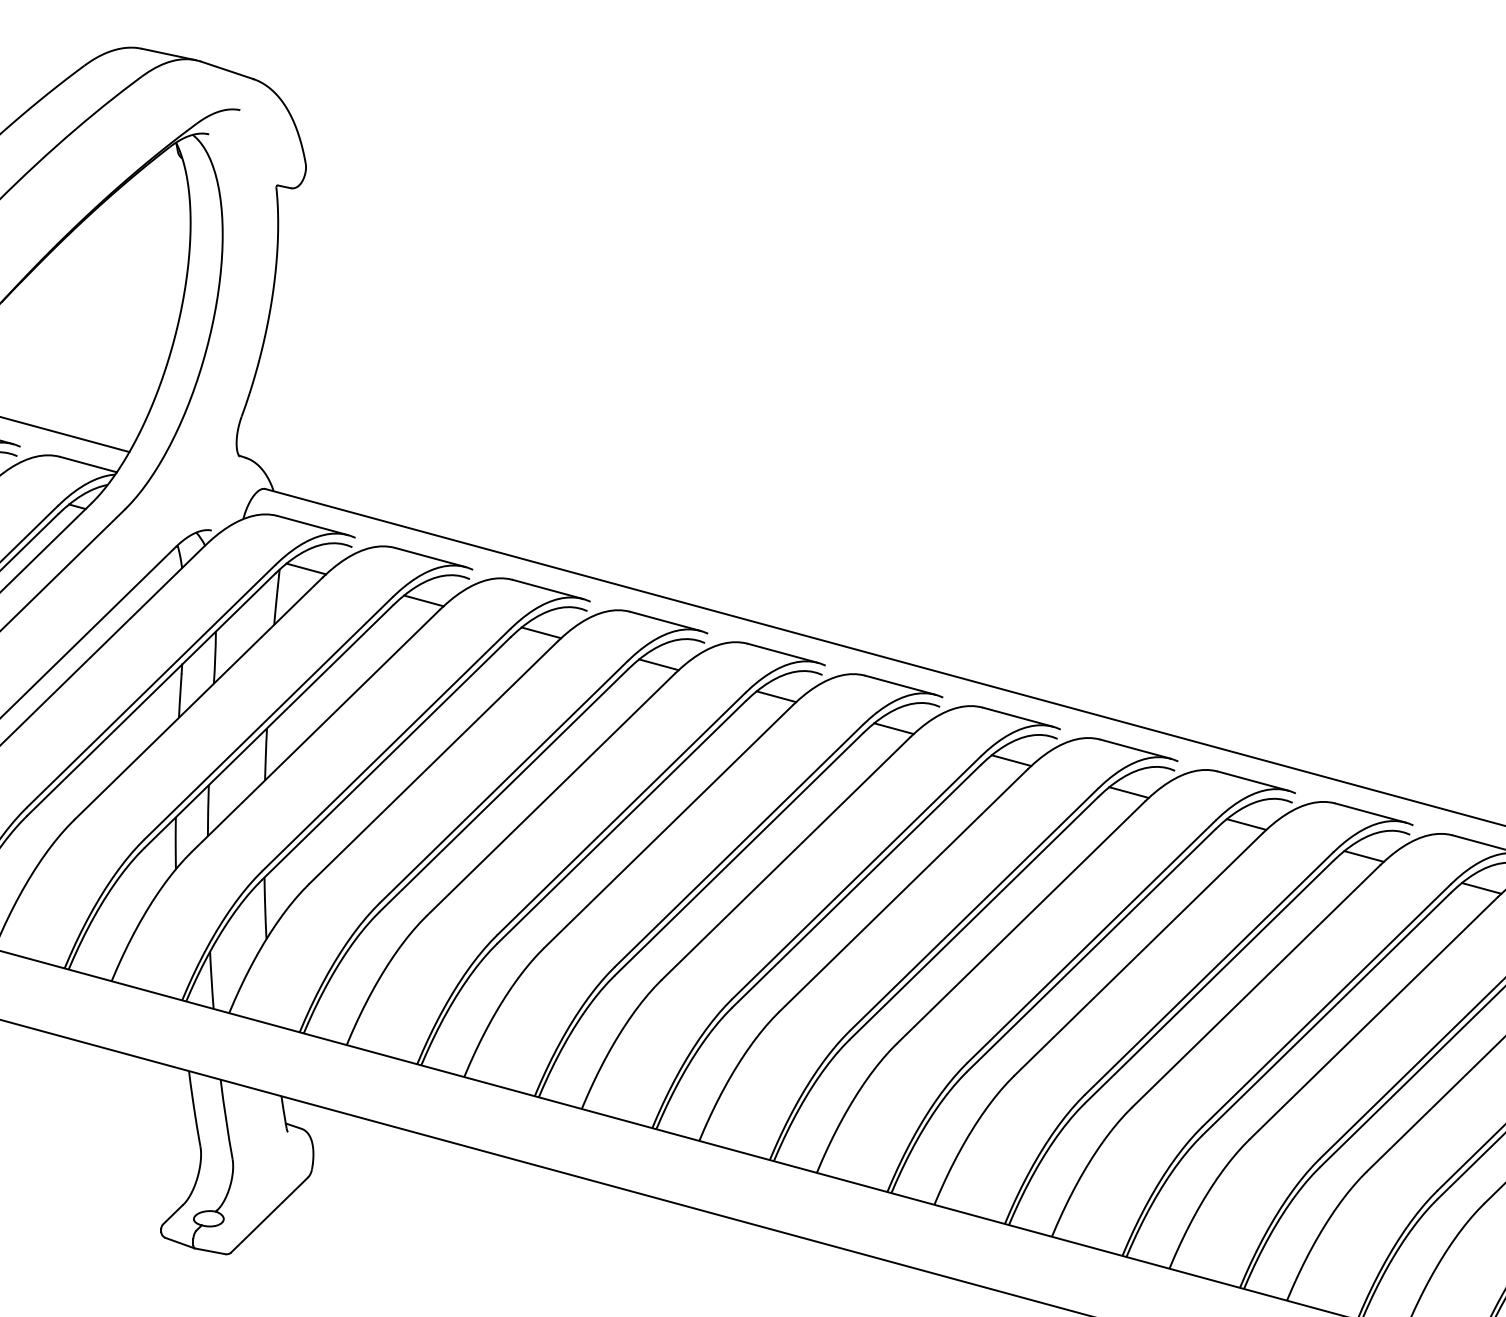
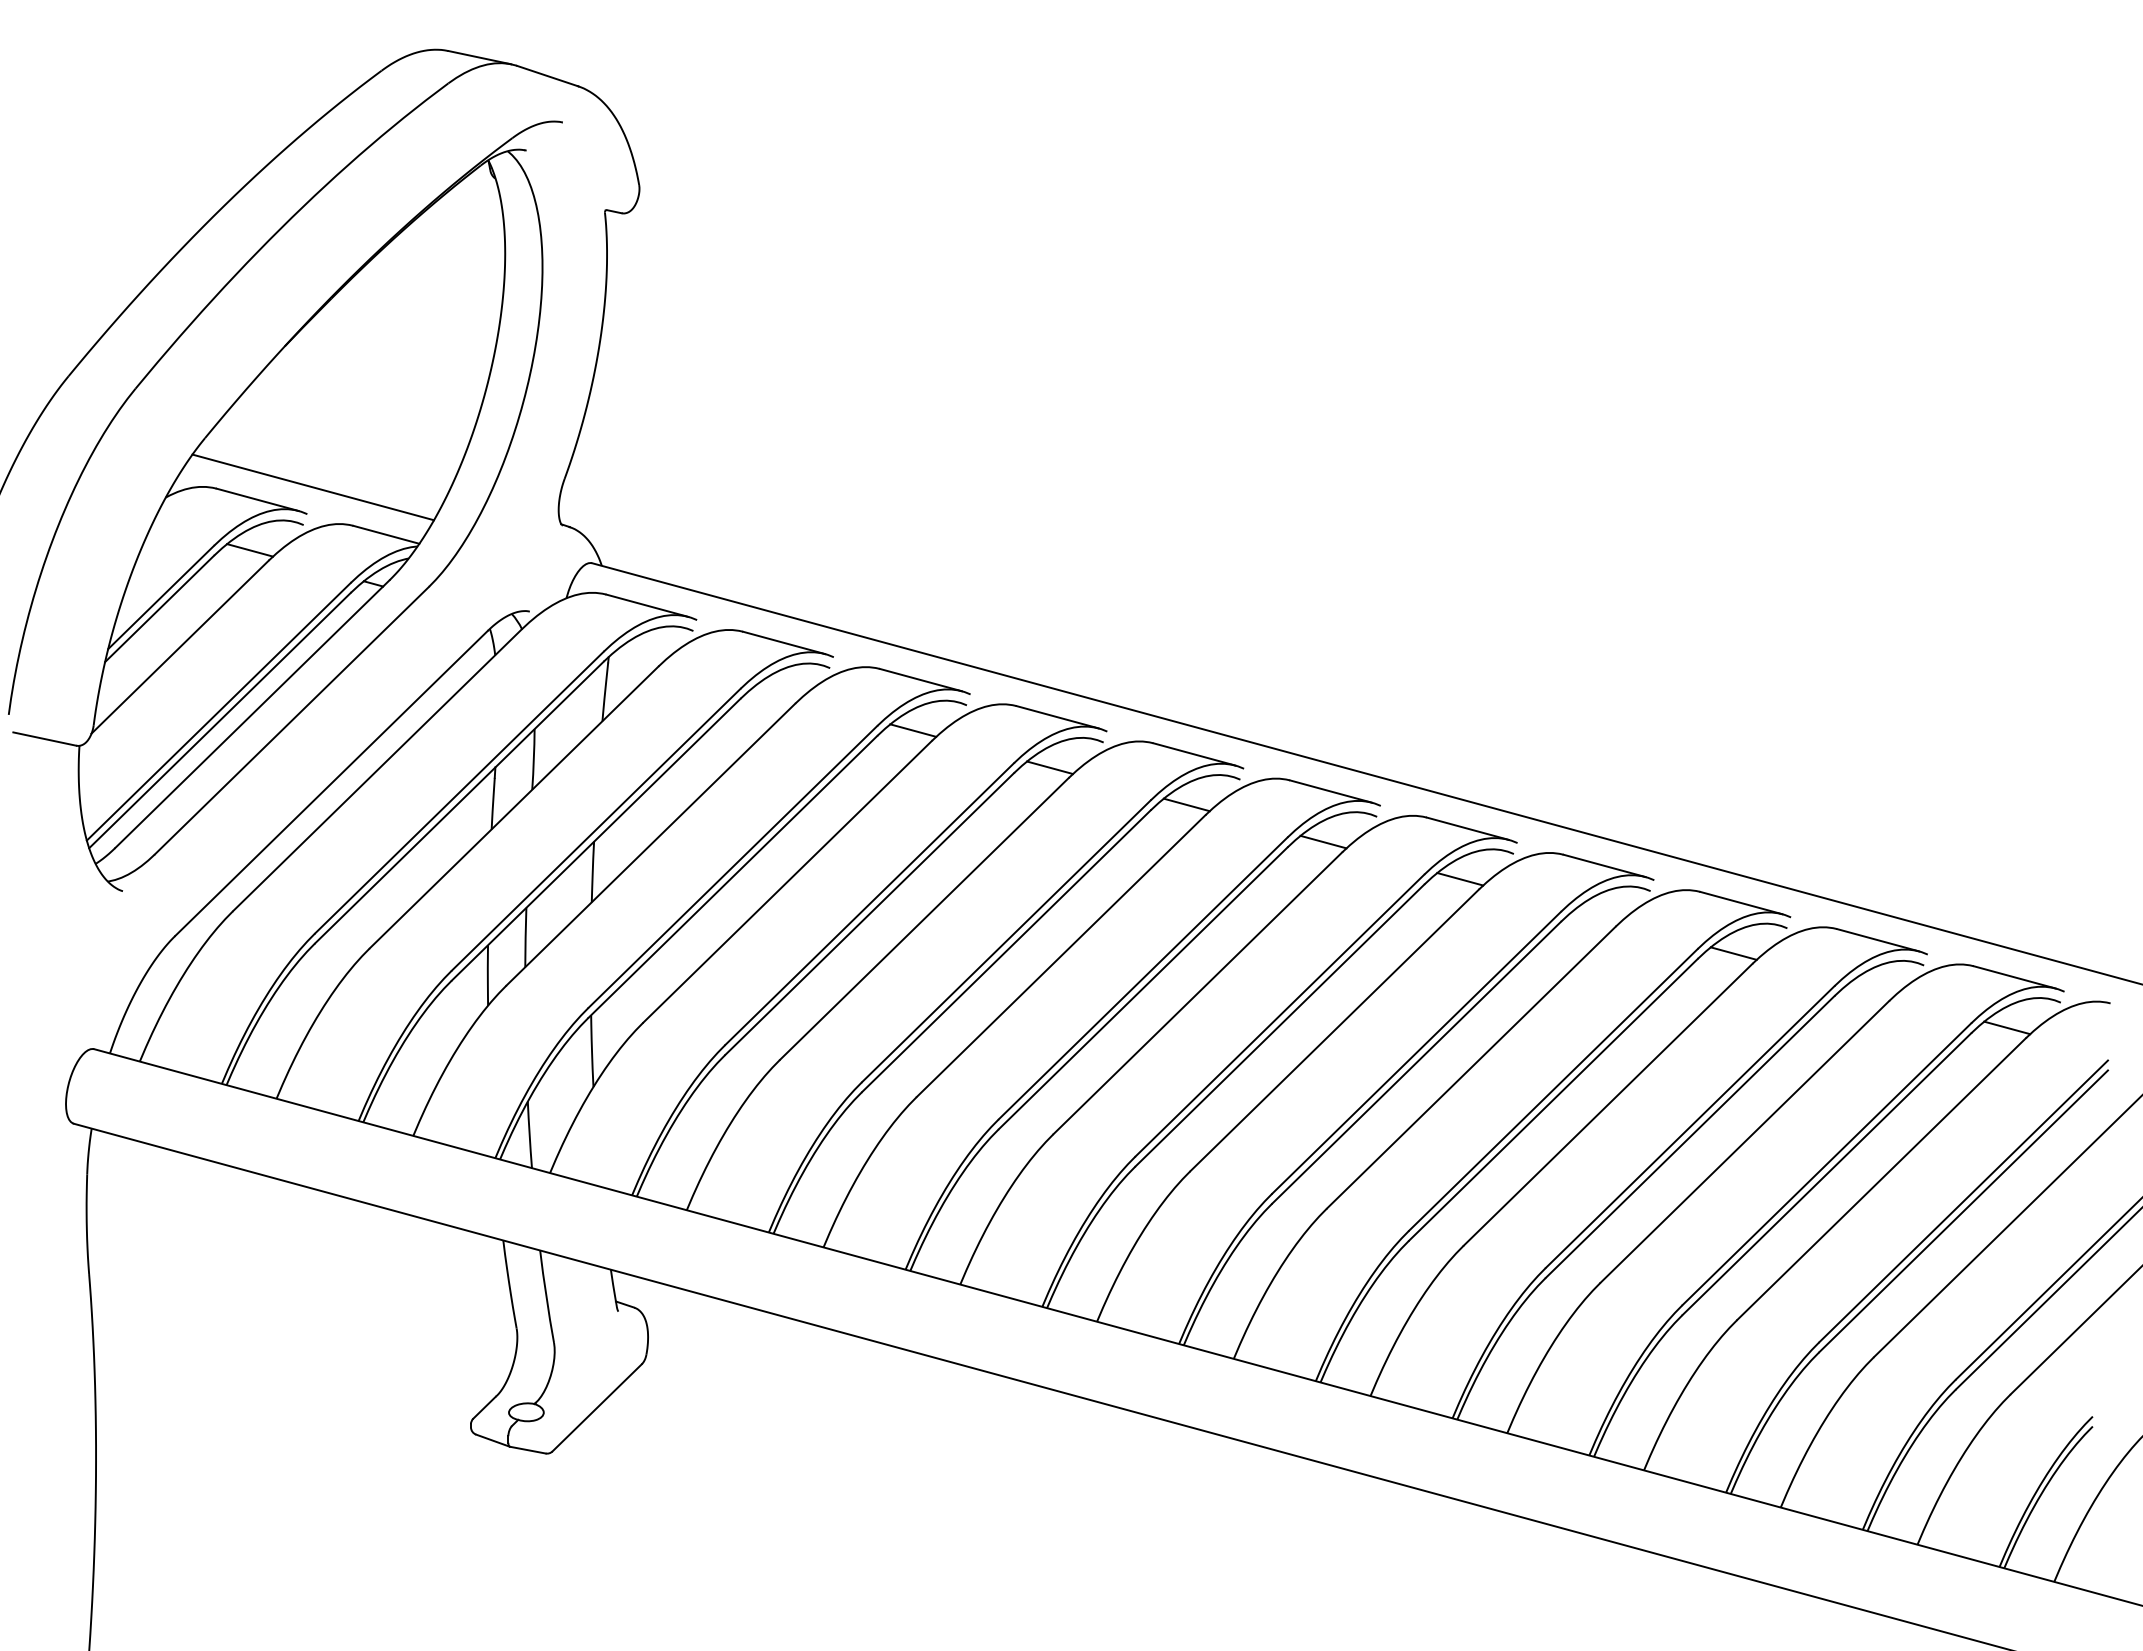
line: (306, 569) -> (639, 656), removed
line: (423, 600) -> (776, 693), removed
line: (1128, 792) -> (1596, 916), removed
line: (1364, 856) -> (1870, 990), removed

